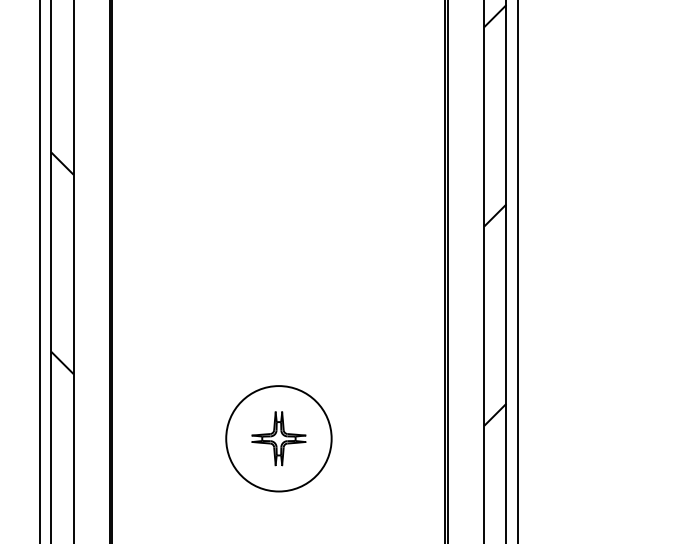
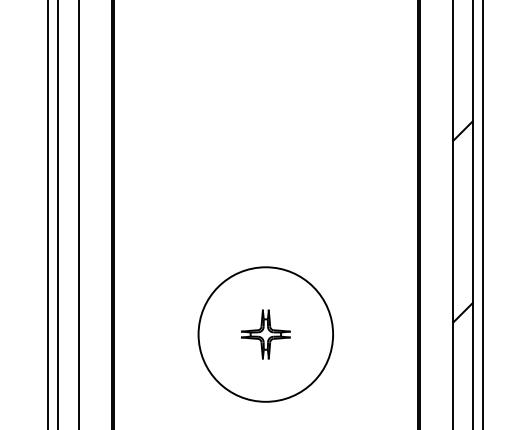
hatch: (62, 263) -> (68, 174), removed
circle: (278, 438) -> (265, 334), size x1.4

